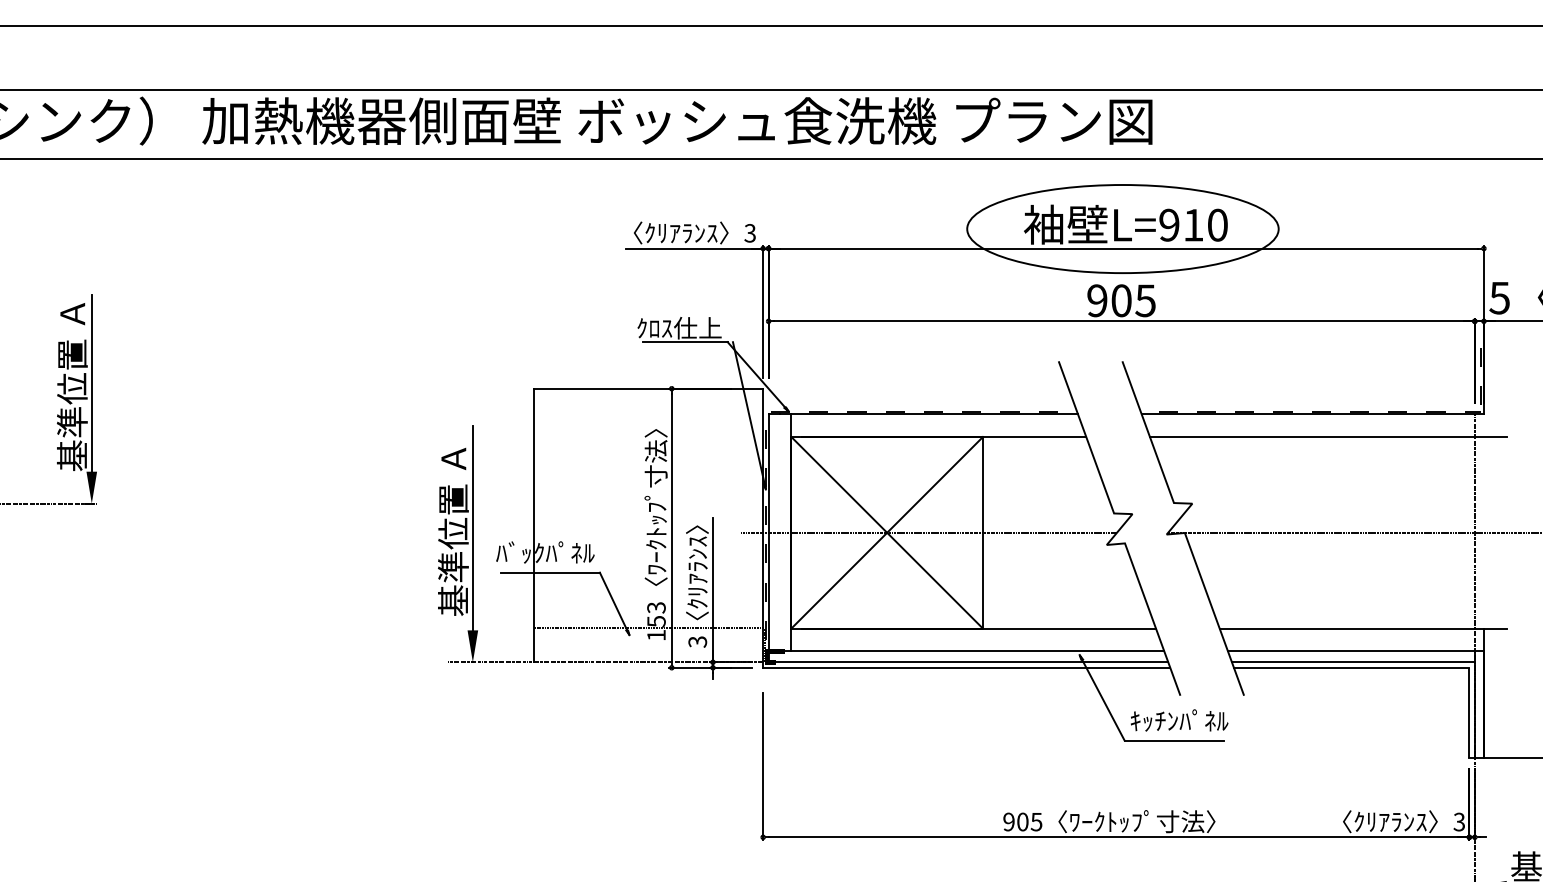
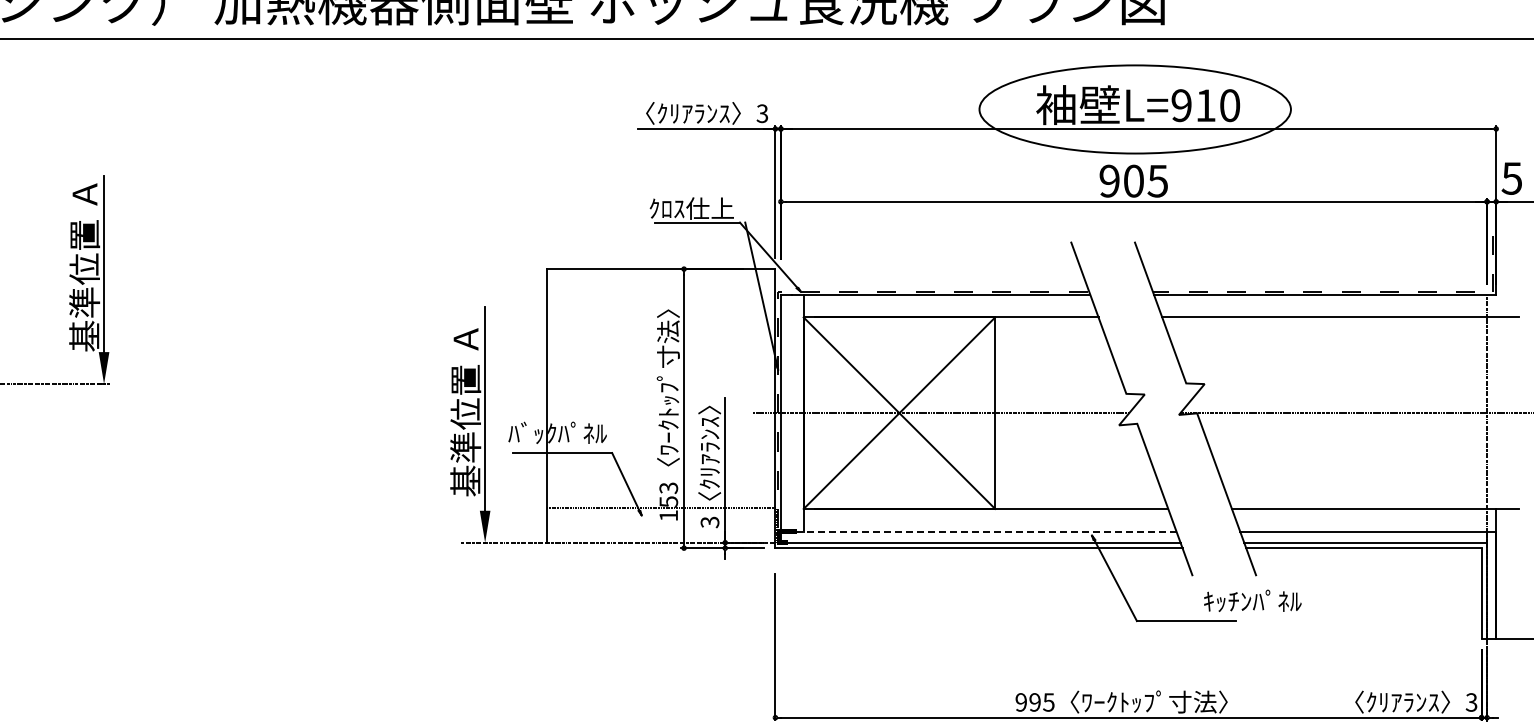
line: (966, 651) -> (978, 531), solid -> dashed
text: (1179, 720) -> (1252, 600), moved
text: (1022, 821) -> (1034, 701), 905 -> 995

